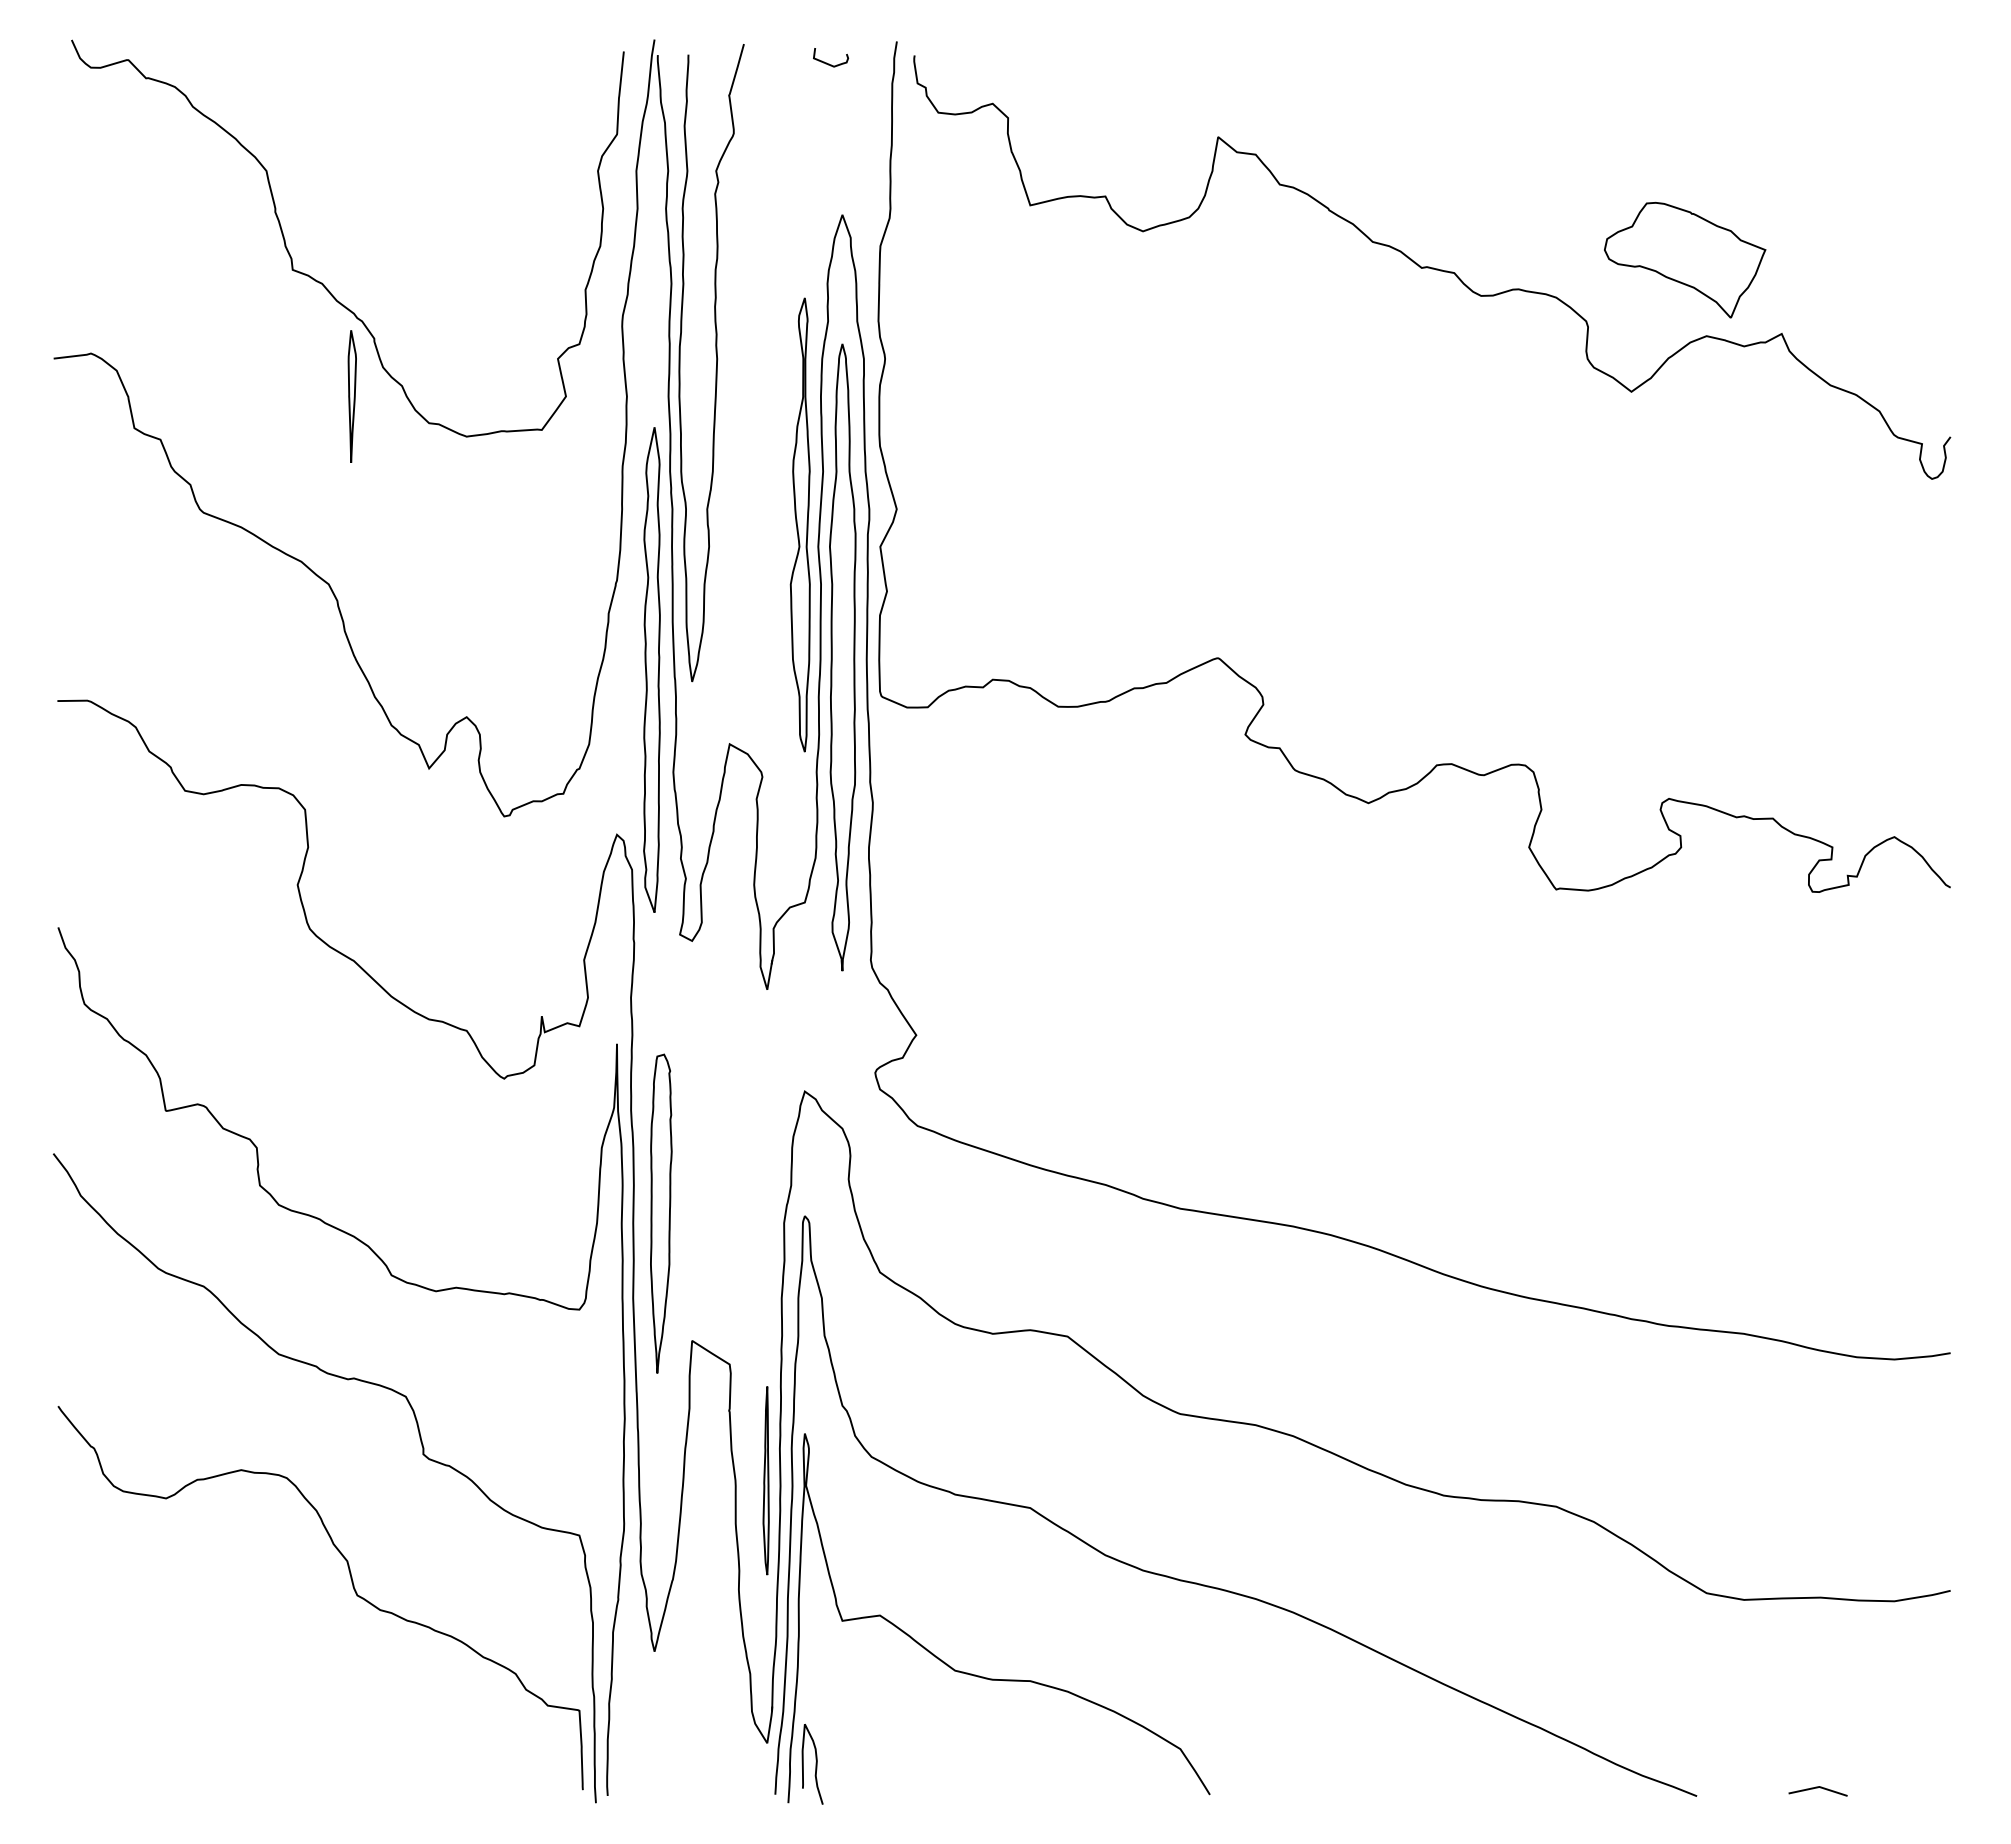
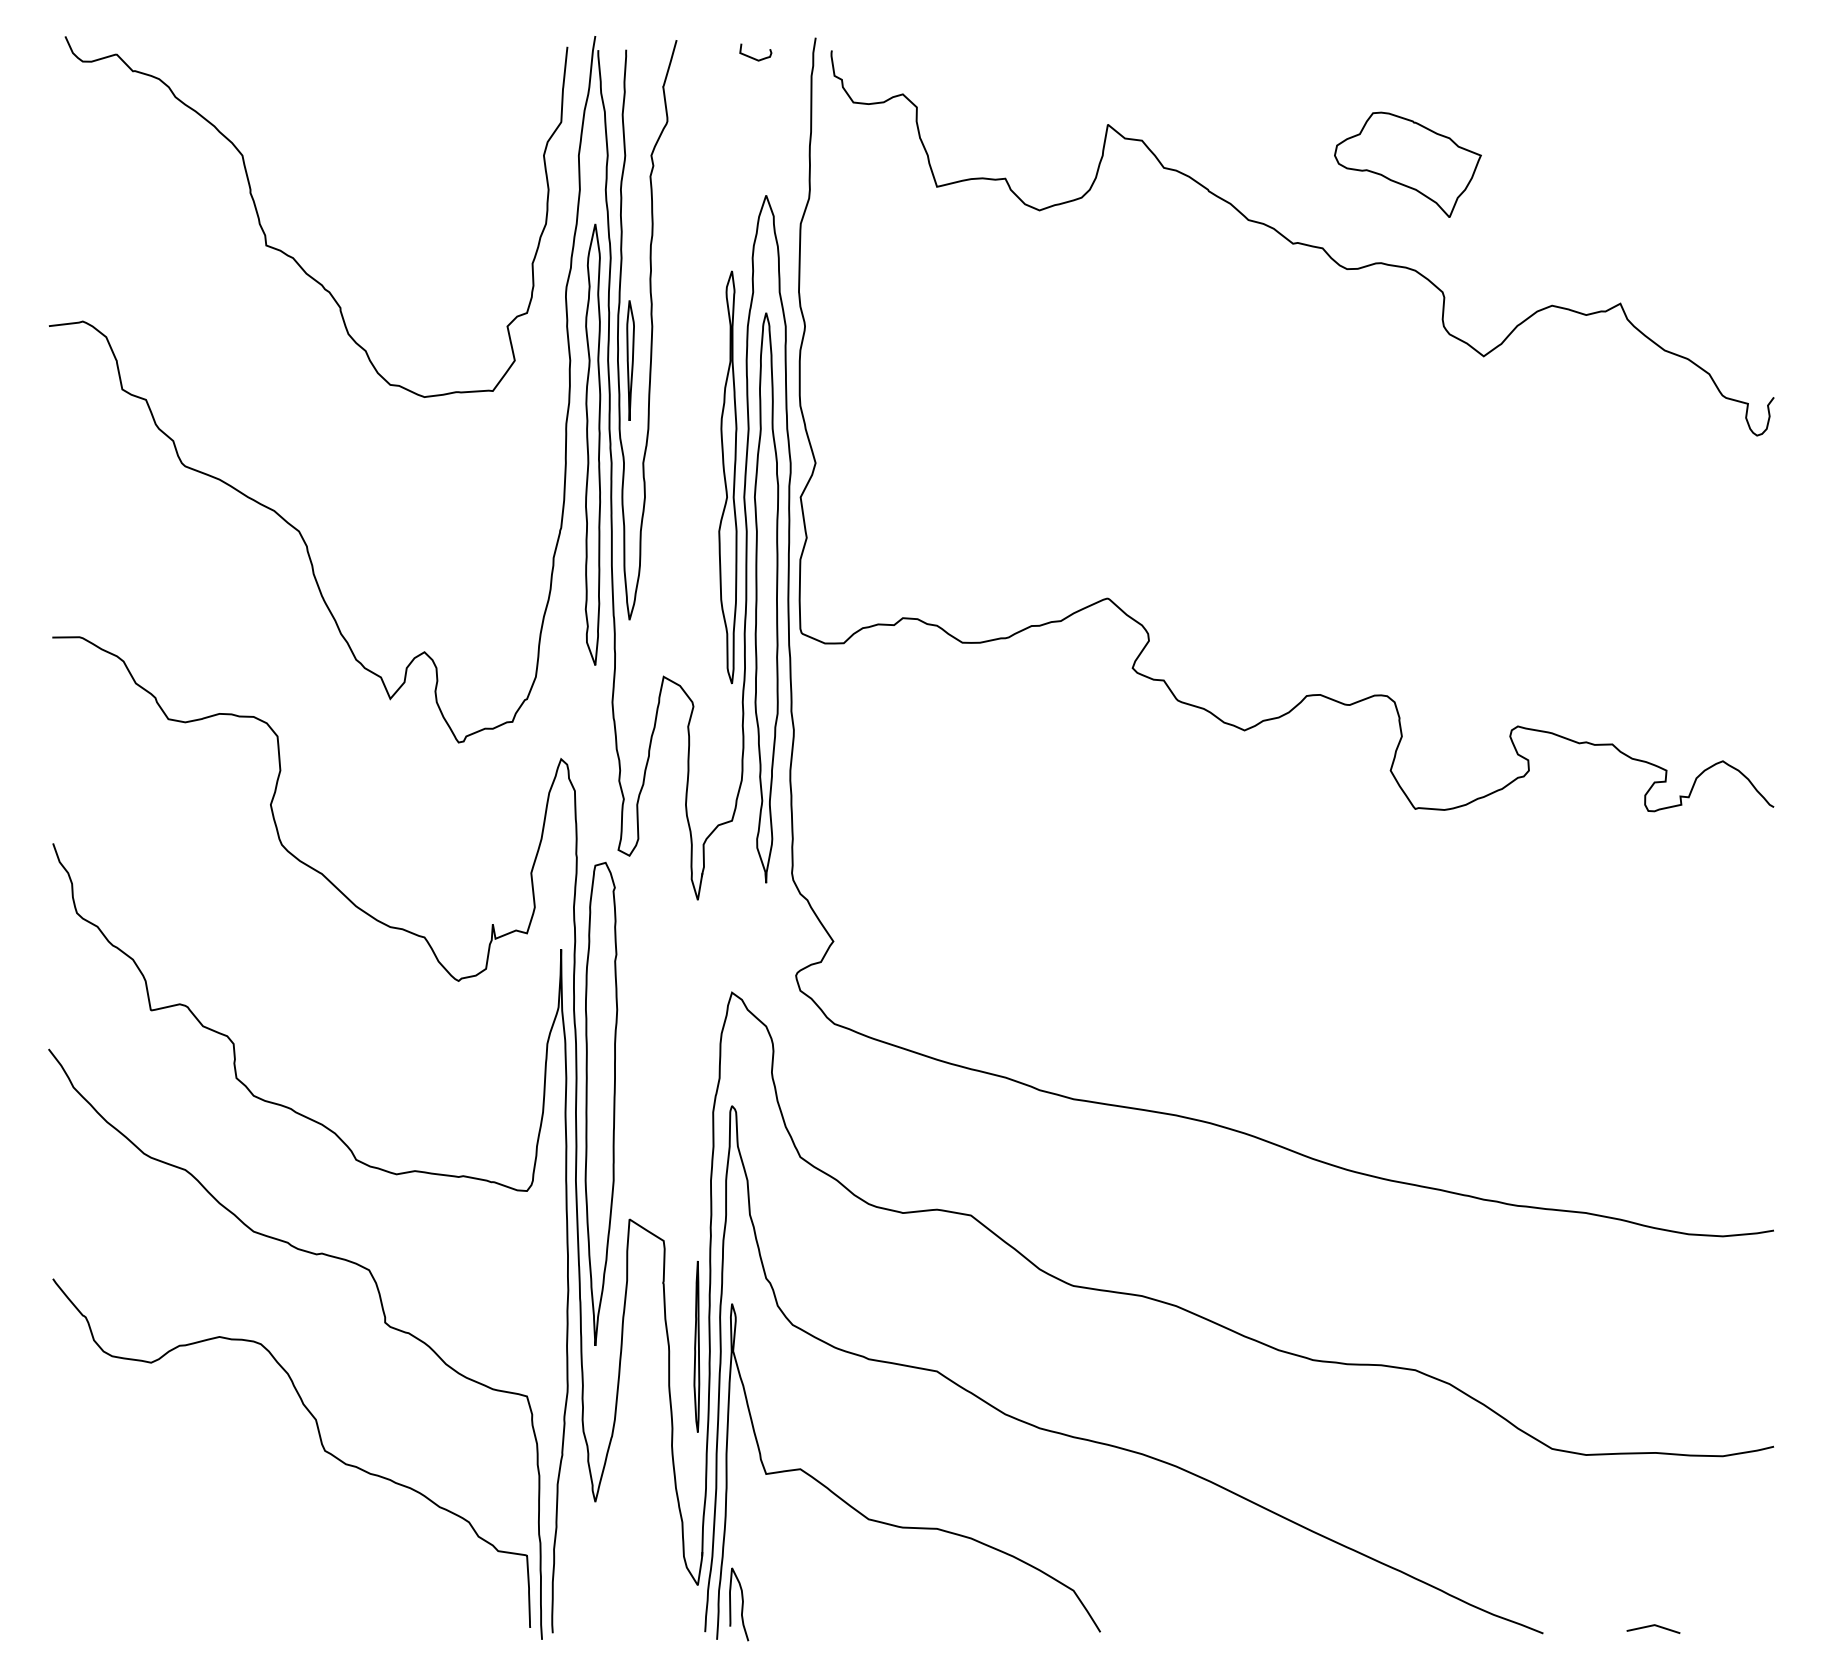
part: (1685, 259) -> (1408, 164), moved
part: (351, 396) -> (629, 360), moved
part: (651, 669) -> (592, 444), moved
part: (661, 1213) -> (601, 1103), size x1.67

